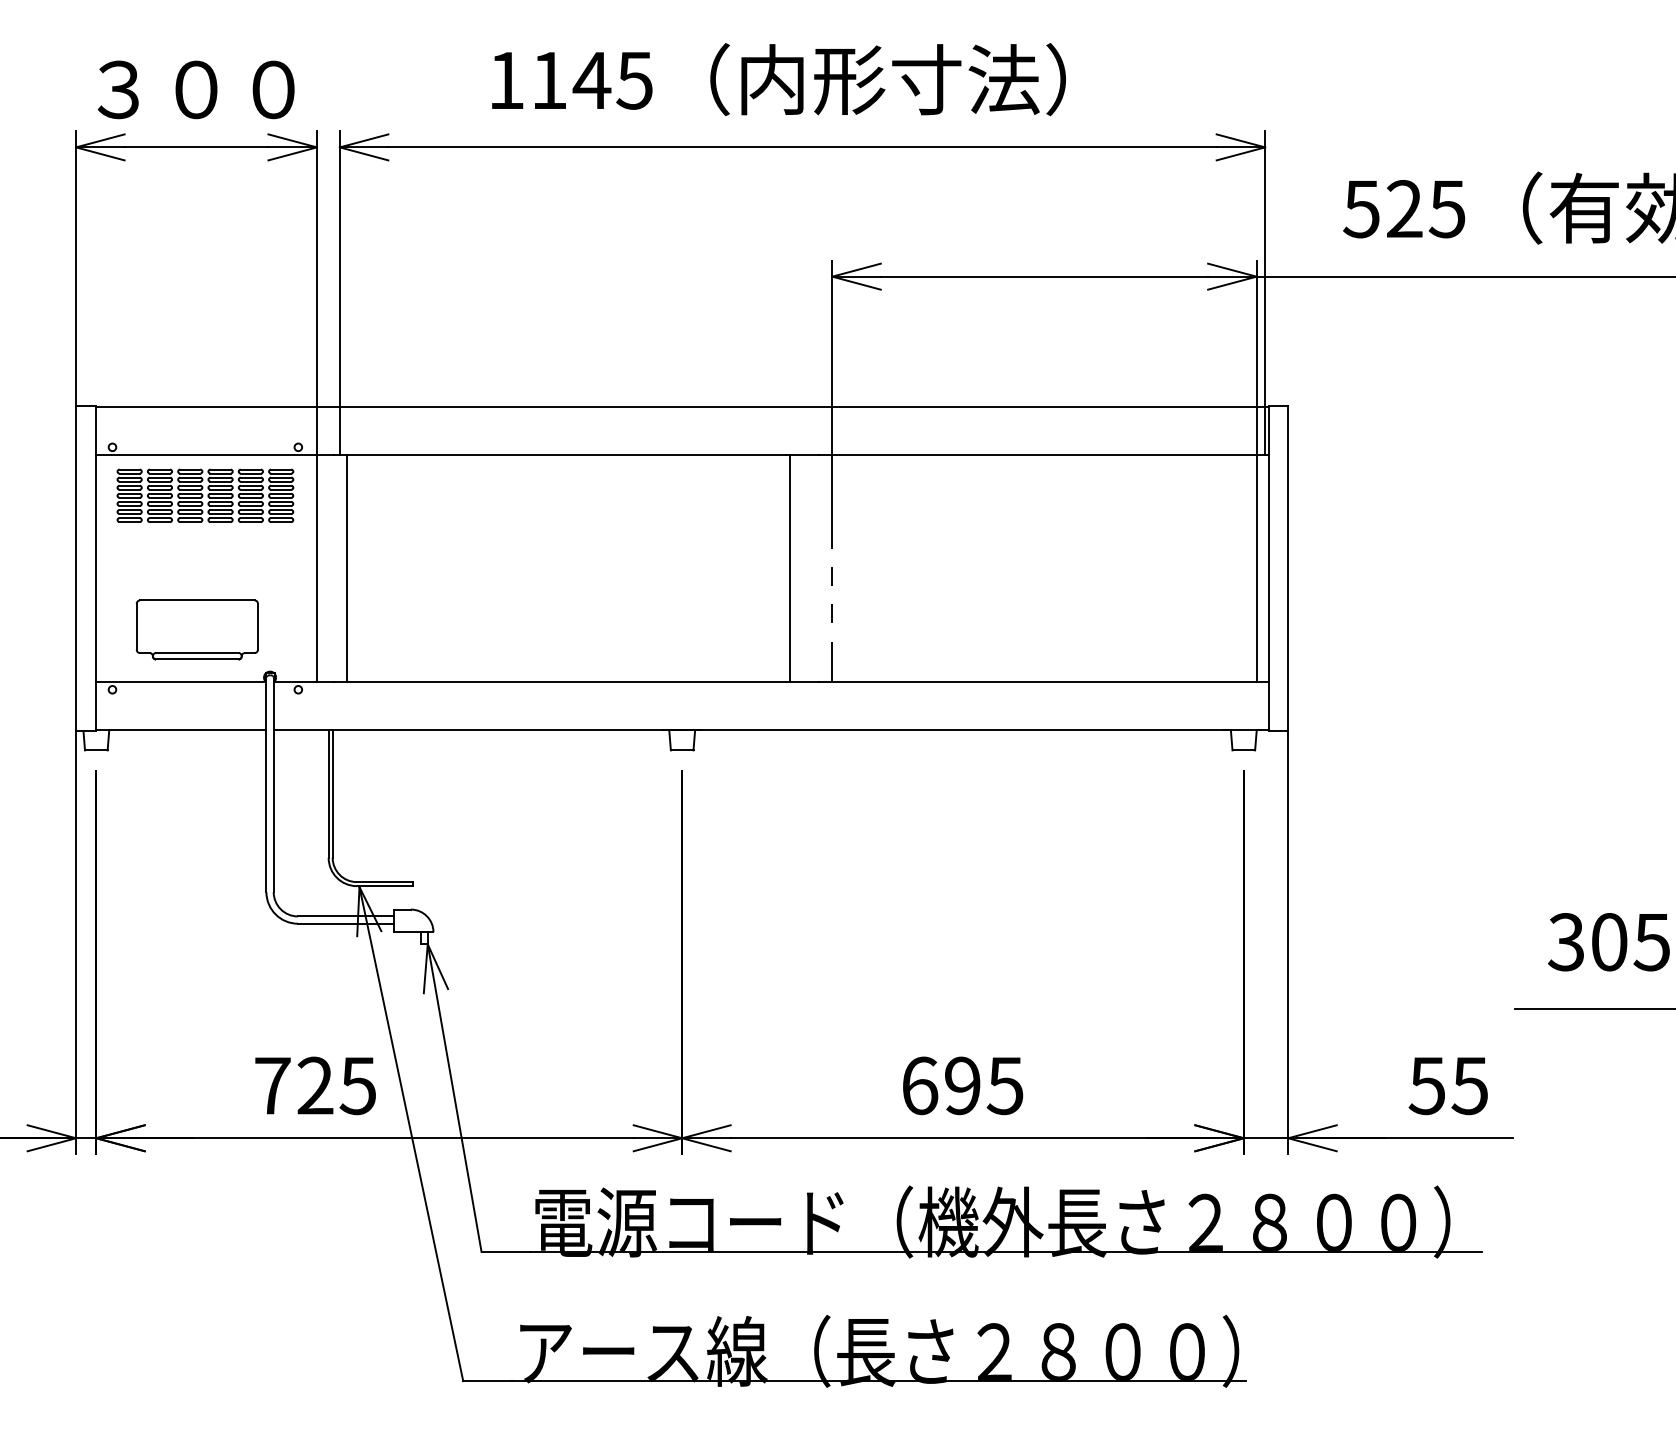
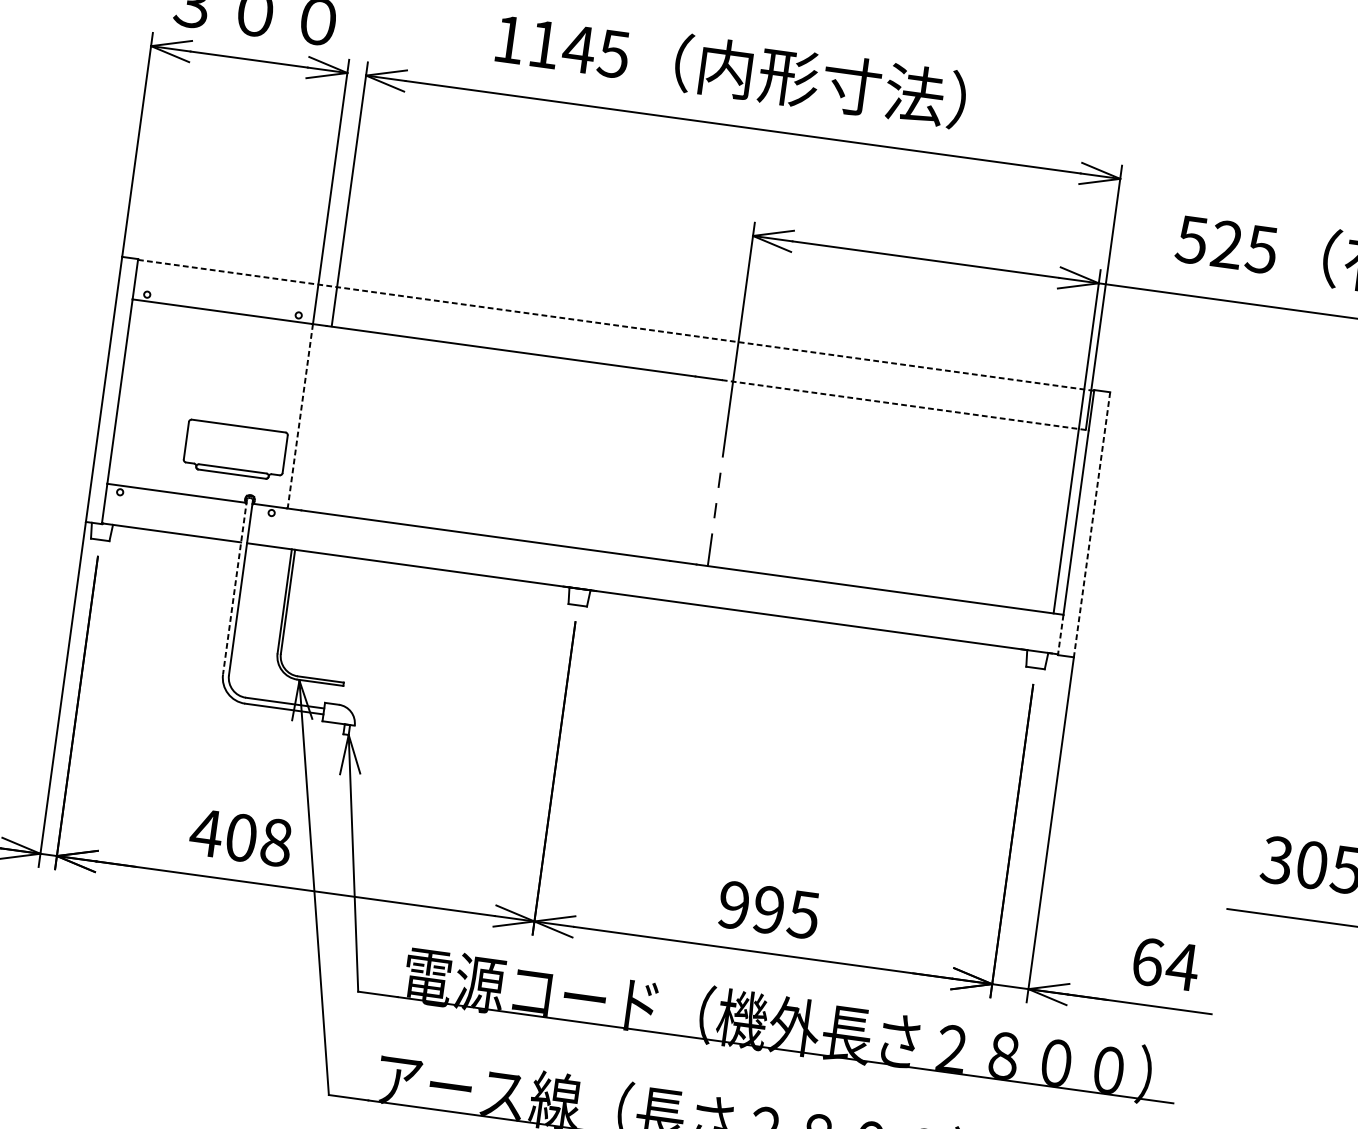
line: (682, 406) -> (616, 325), solid -> dashed
line: (1044, 455) -> (905, 405), solid -> dashed
part: (205, 495) -> (217, 344), removed
line: (347, 568) -> (325, 419), removed
line: (789, 568) -> (685, 469), removed
line: (1288, 568) -> (1092, 524), solid -> dashed
line: (316, 569) -> (299, 417), solid -> dashed
part: (196, 629) -> (234, 449), moved
line: (1268, 706) -> (1060, 634), solid -> dashed
line: (266, 785) -> (235, 587), solid -> dashed
text: (314, 1085) -> (240, 837), 725 -> 408
text: (920, 1085) -> (734, 905), 695 -> 995
text: (1448, 1085) -> (1164, 964), 55 -> 64

